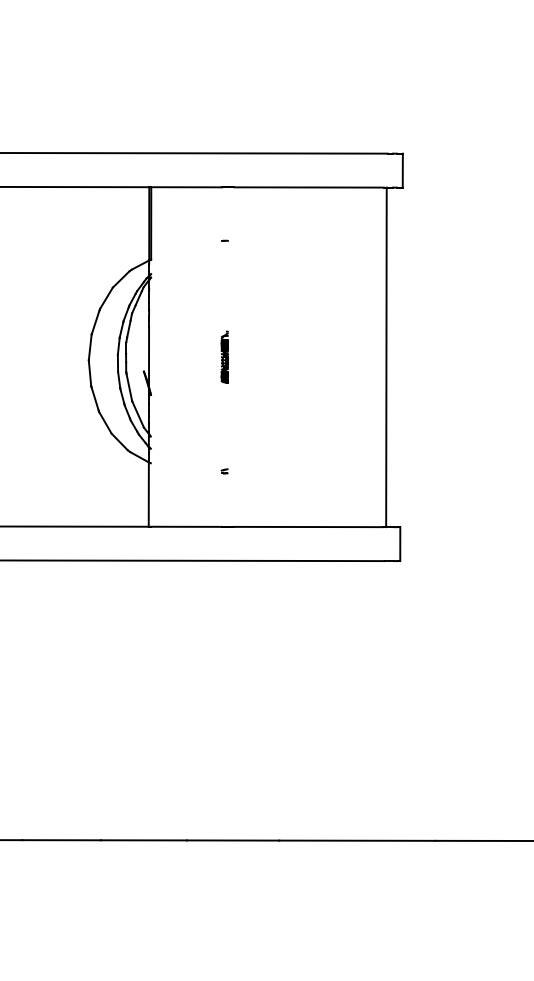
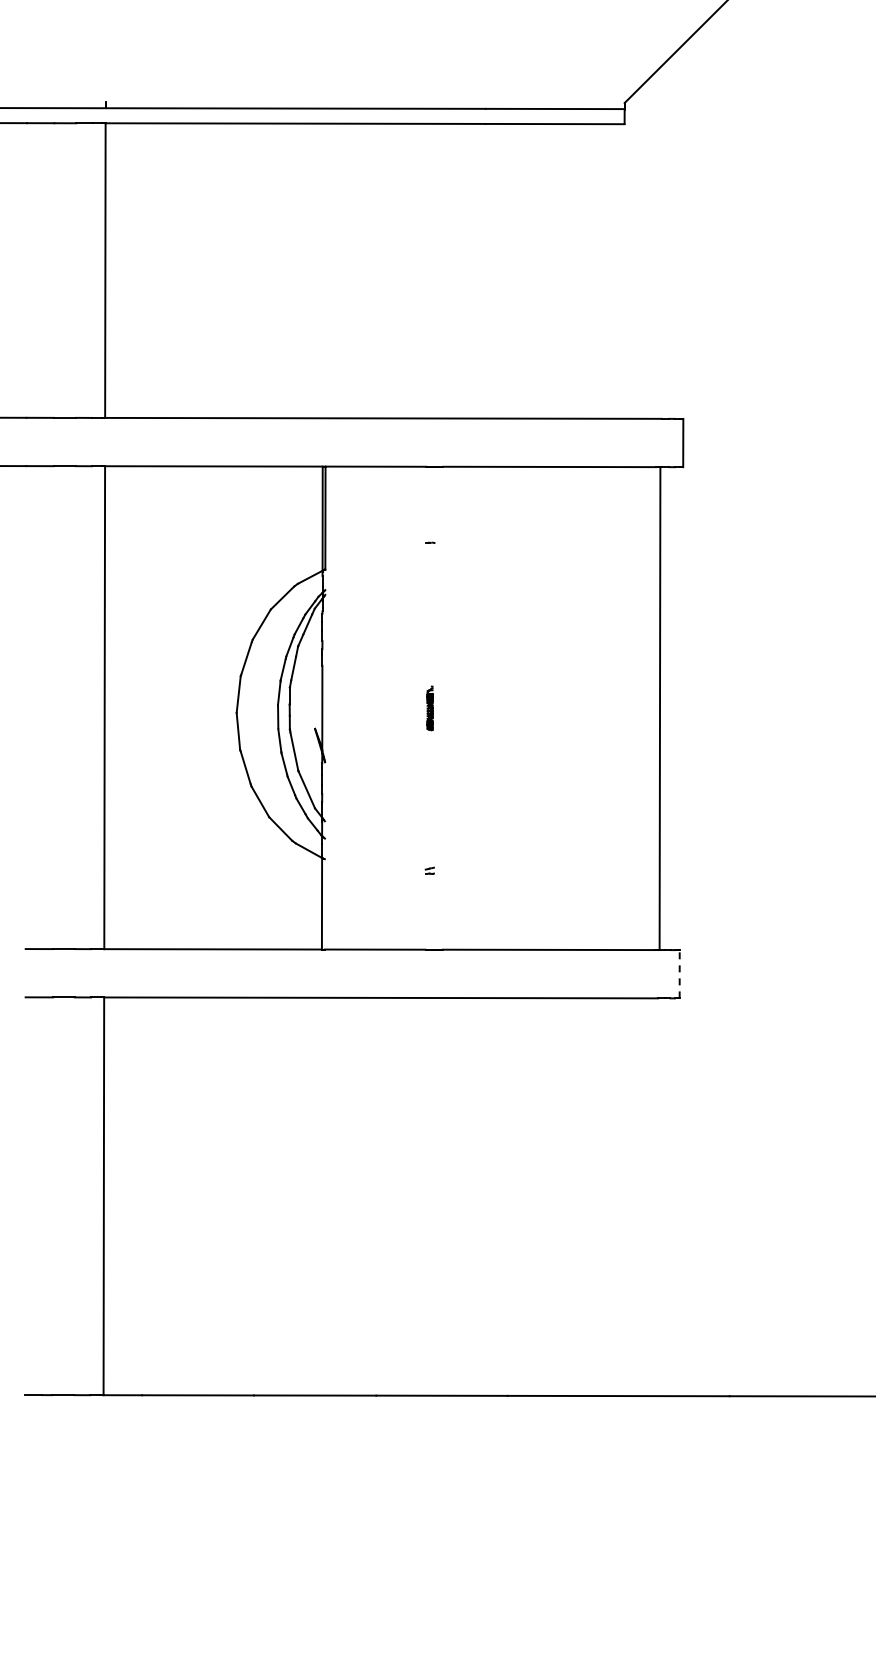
part: (224, 357) -> (429, 708), size x0.6
line: (400, 543) -> (679, 973), solid -> dashed

